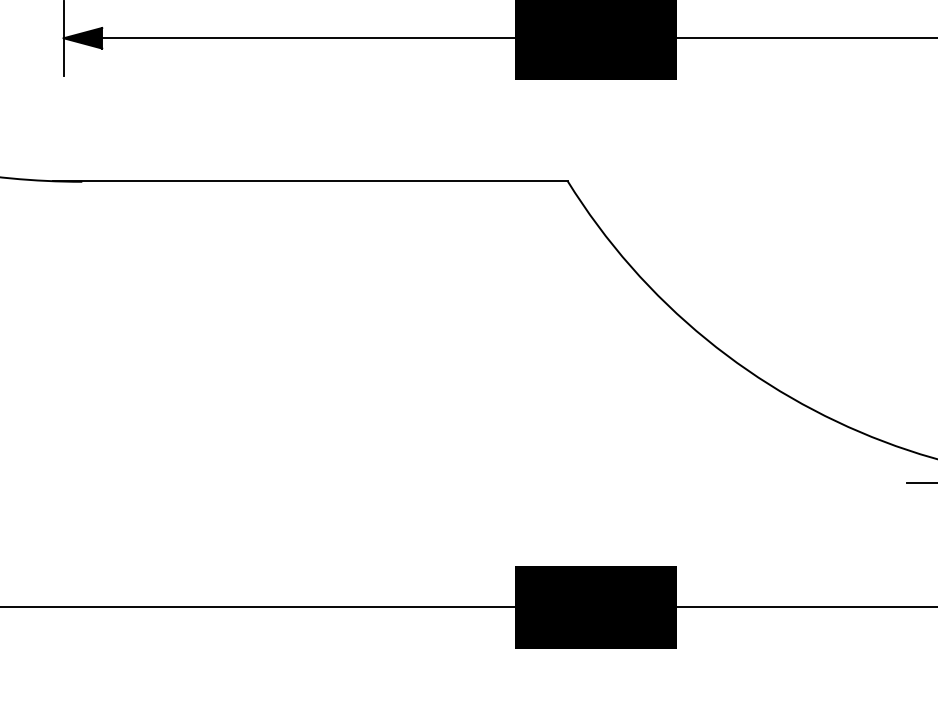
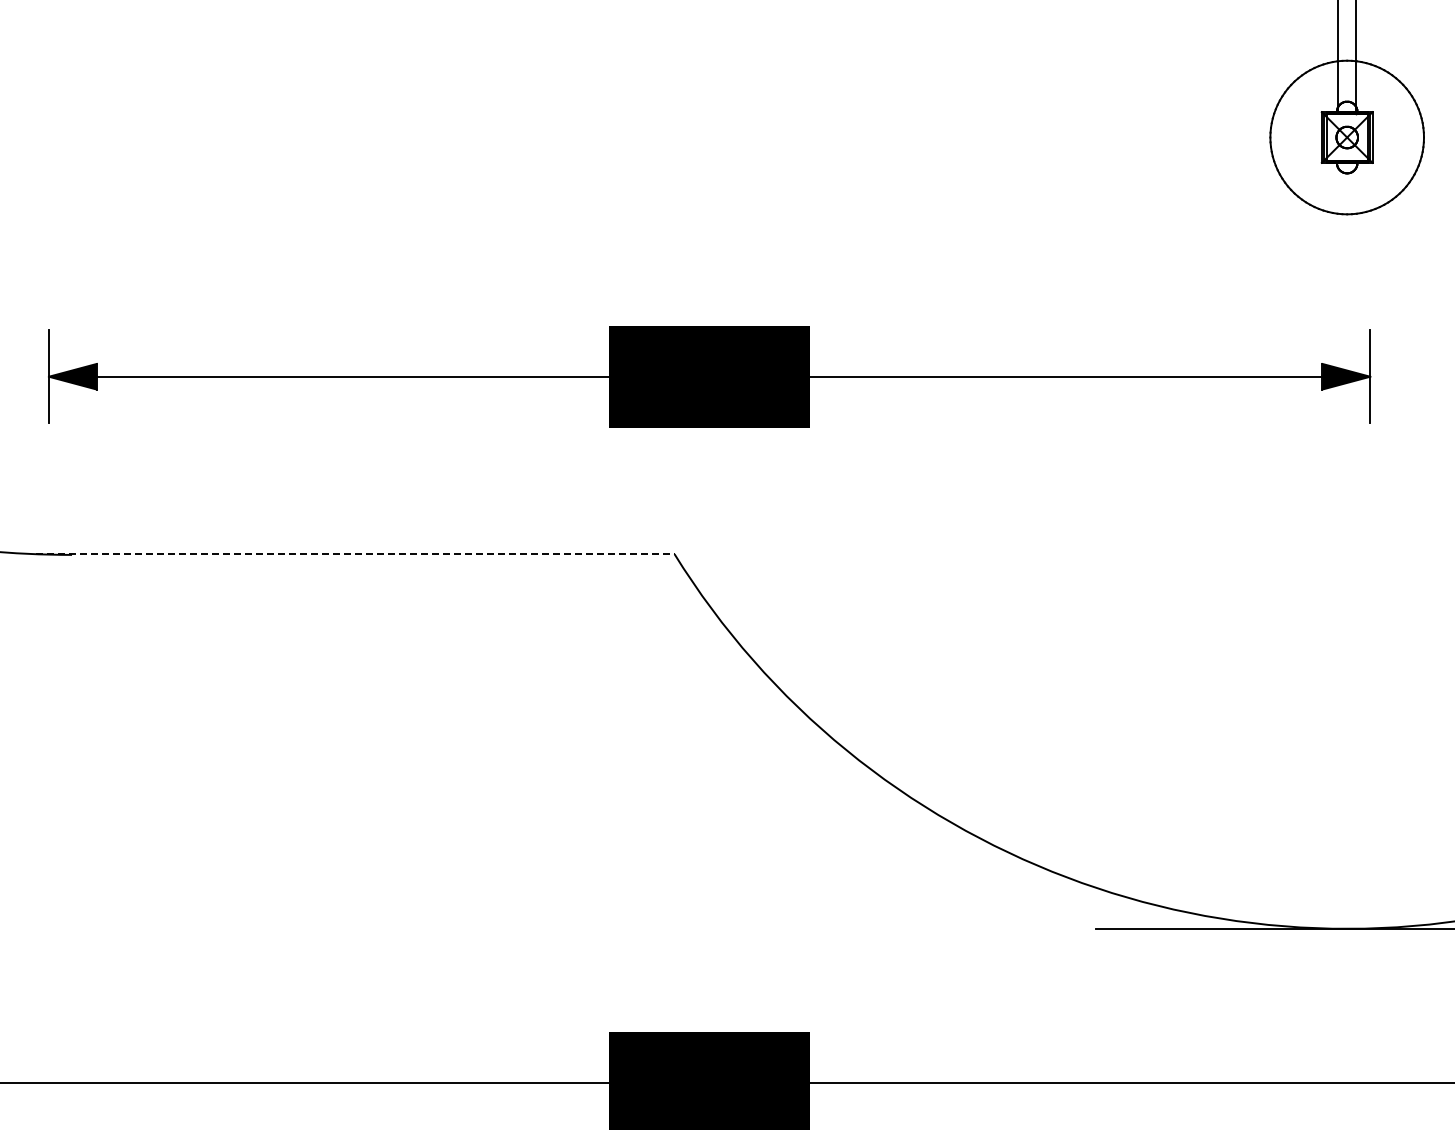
line: (310, 181) -> (355, 554), solid -> dashed

